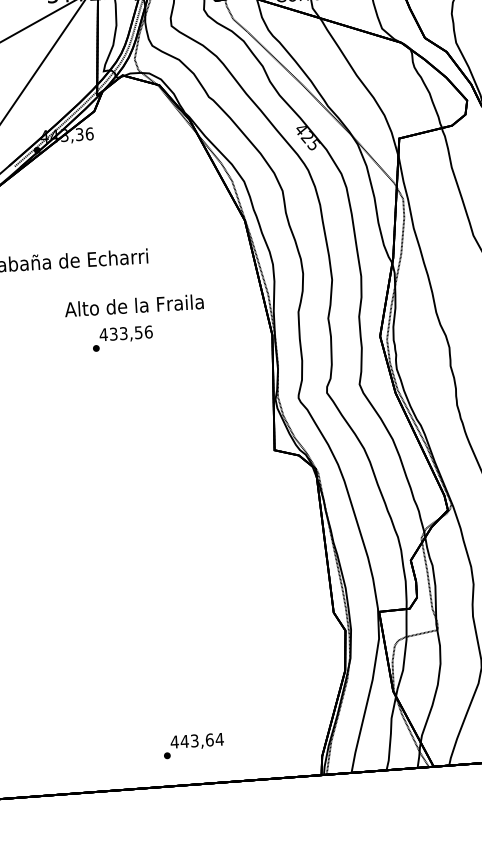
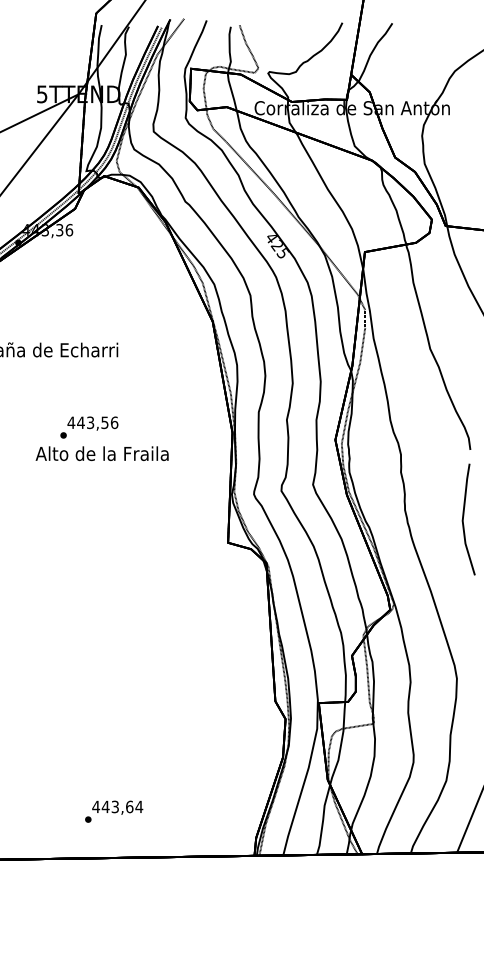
text: (133, 305) -> (101, 453), moved
text: (113, 333) -> (80, 422), 433,56 -> 443,56
text: (194, 745) -> (114, 811), moved

